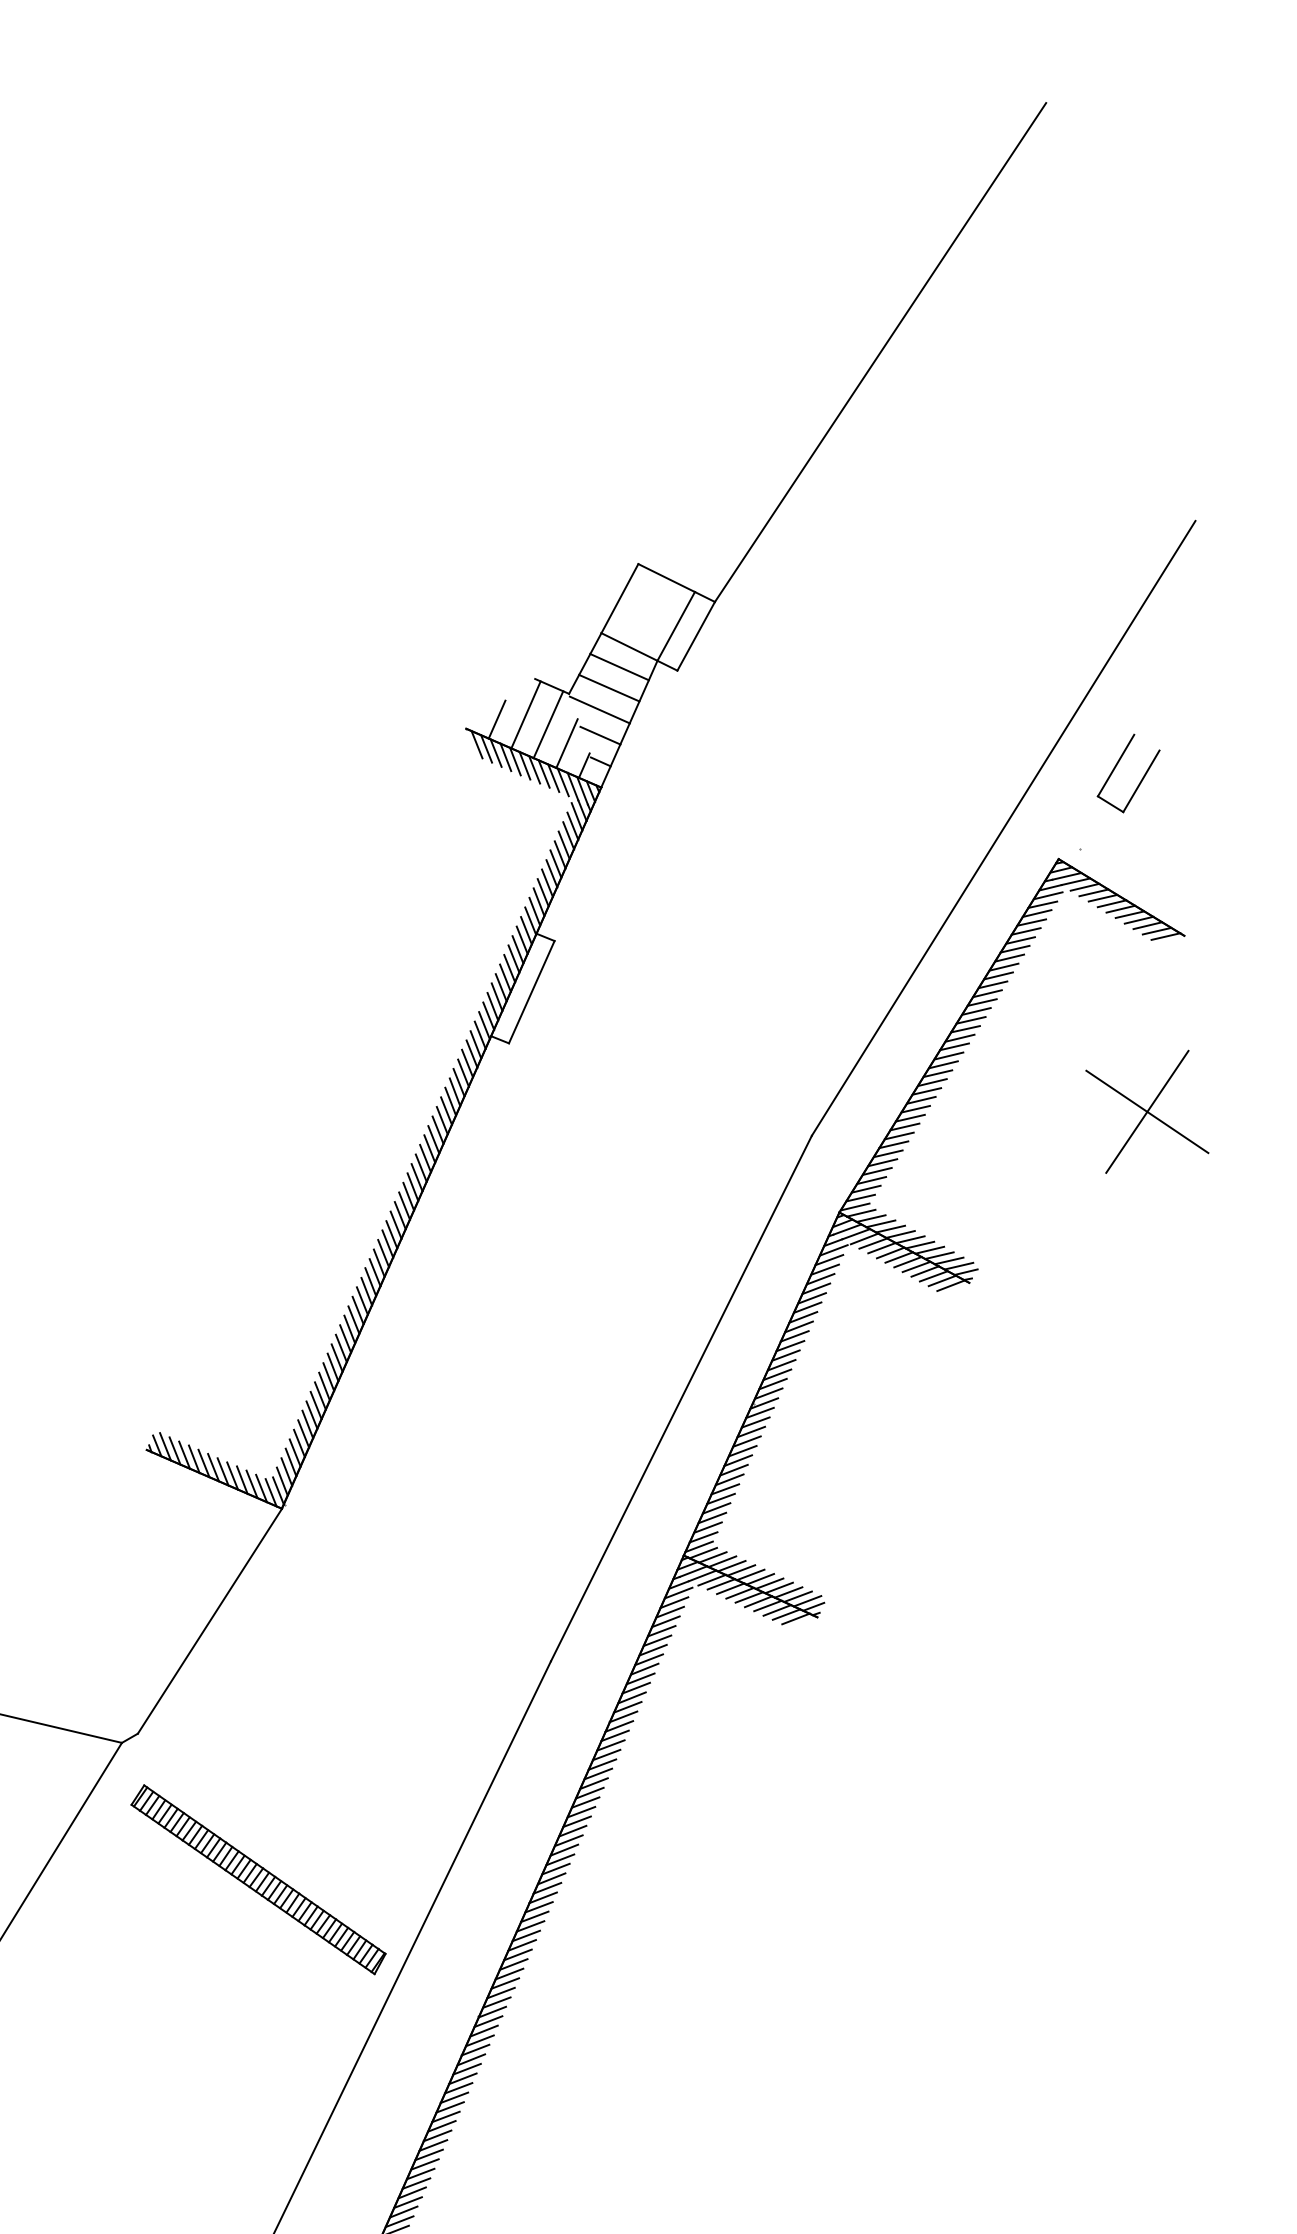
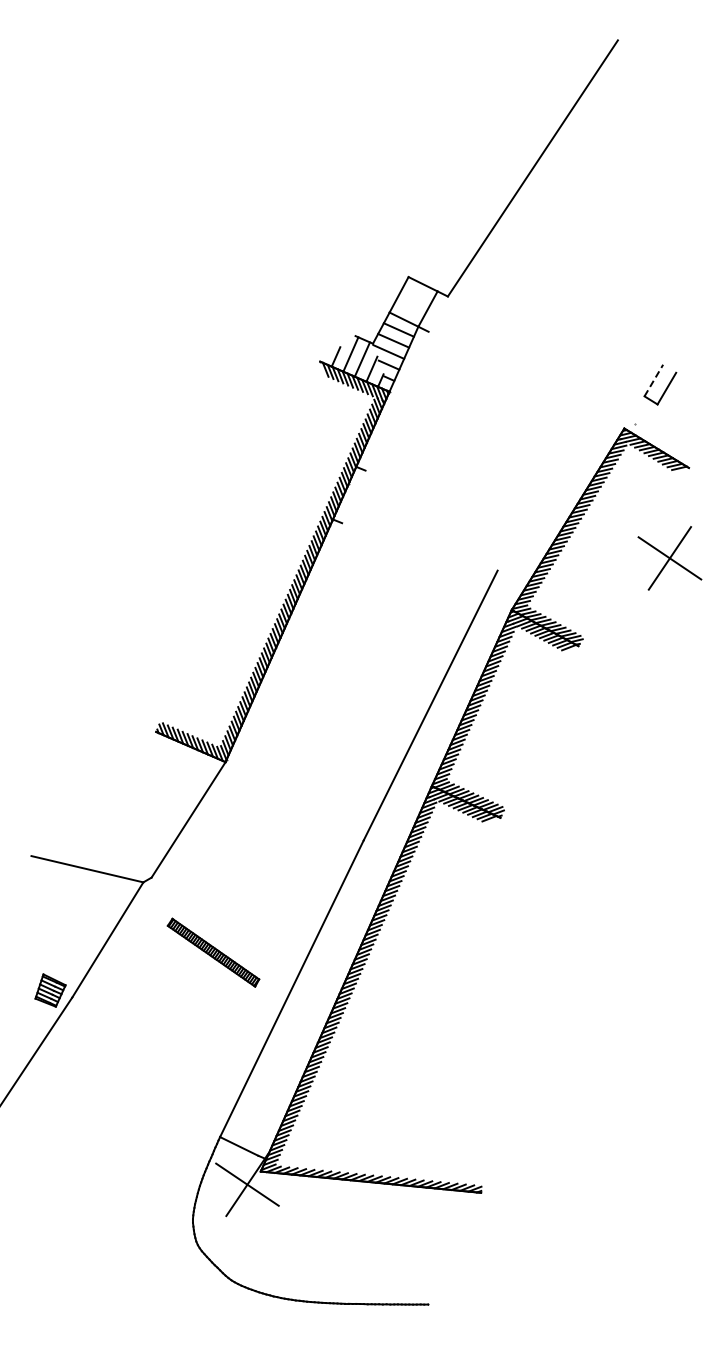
line: (694, 635) -> (437, 313), removed
line: (1117, 765) -> (654, 380), solid -> dashed
line: (1002, 827) -> (595, 412), removed
line: (531, 991) -> (353, 496), removed
part: (258, 1879) -> (213, 952), size x0.7

